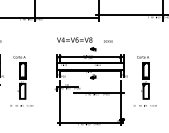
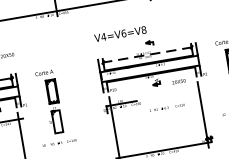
text: (108, 41) -> (179, 81), moved
line: (90, 57) -> (147, 55), solid -> dashed
line: (98, 92) -> (168, 104), removed

